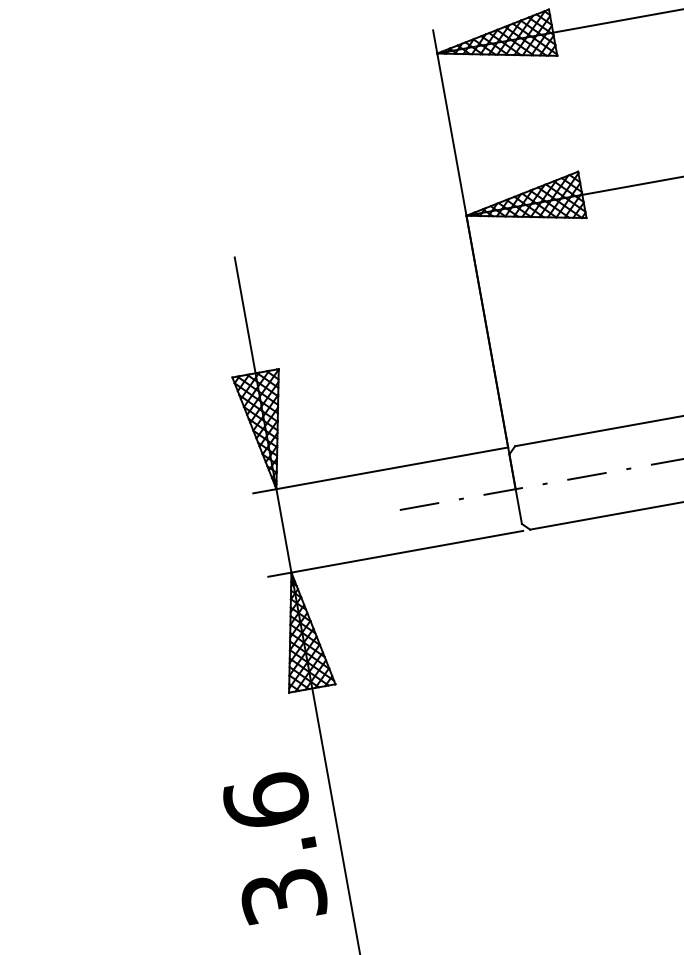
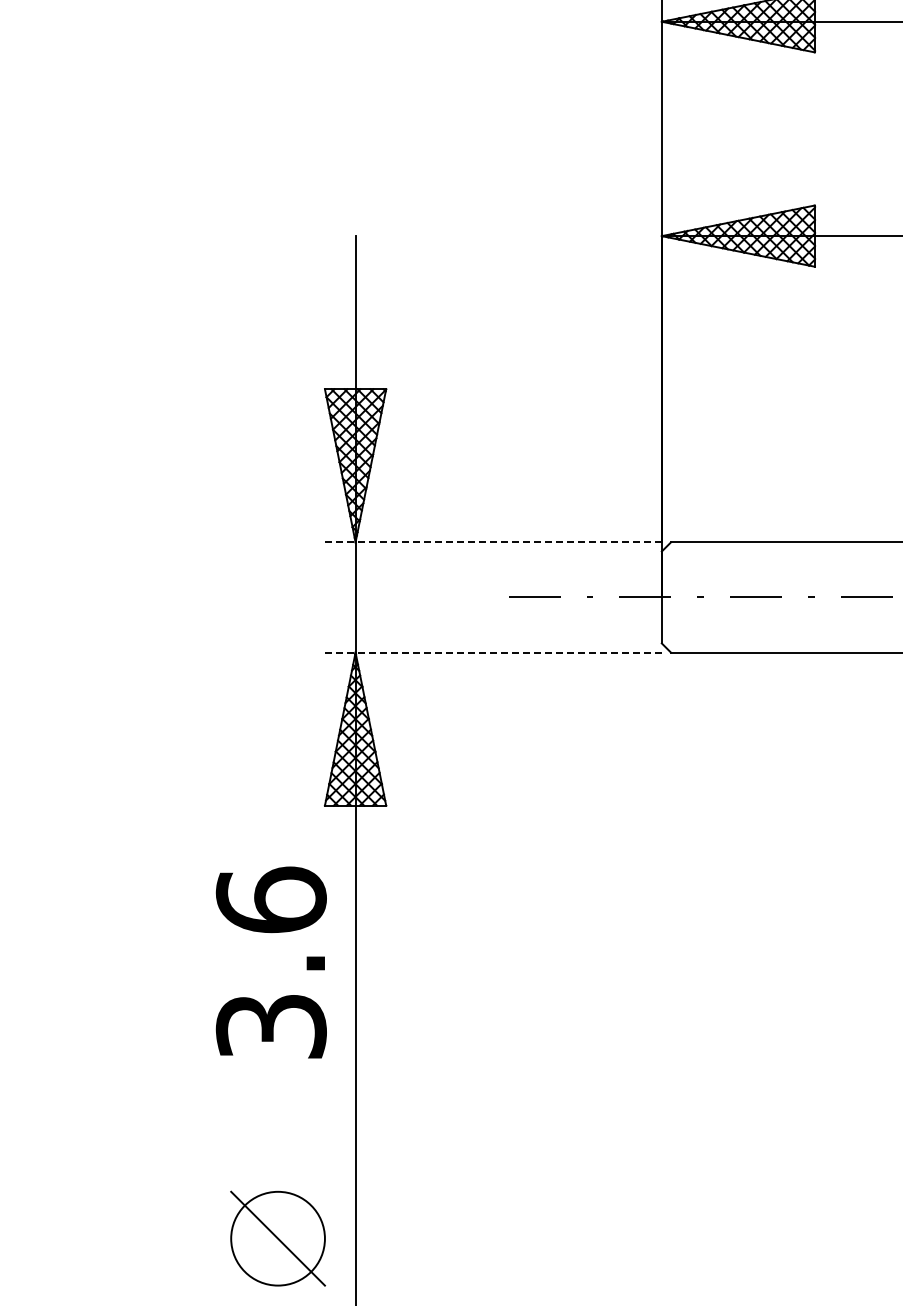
line: (380, 470) -> (493, 542), solid -> dashed
line: (395, 553) -> (492, 652), solid -> dashed
text: (274, 848) -> (270, 962), moved

